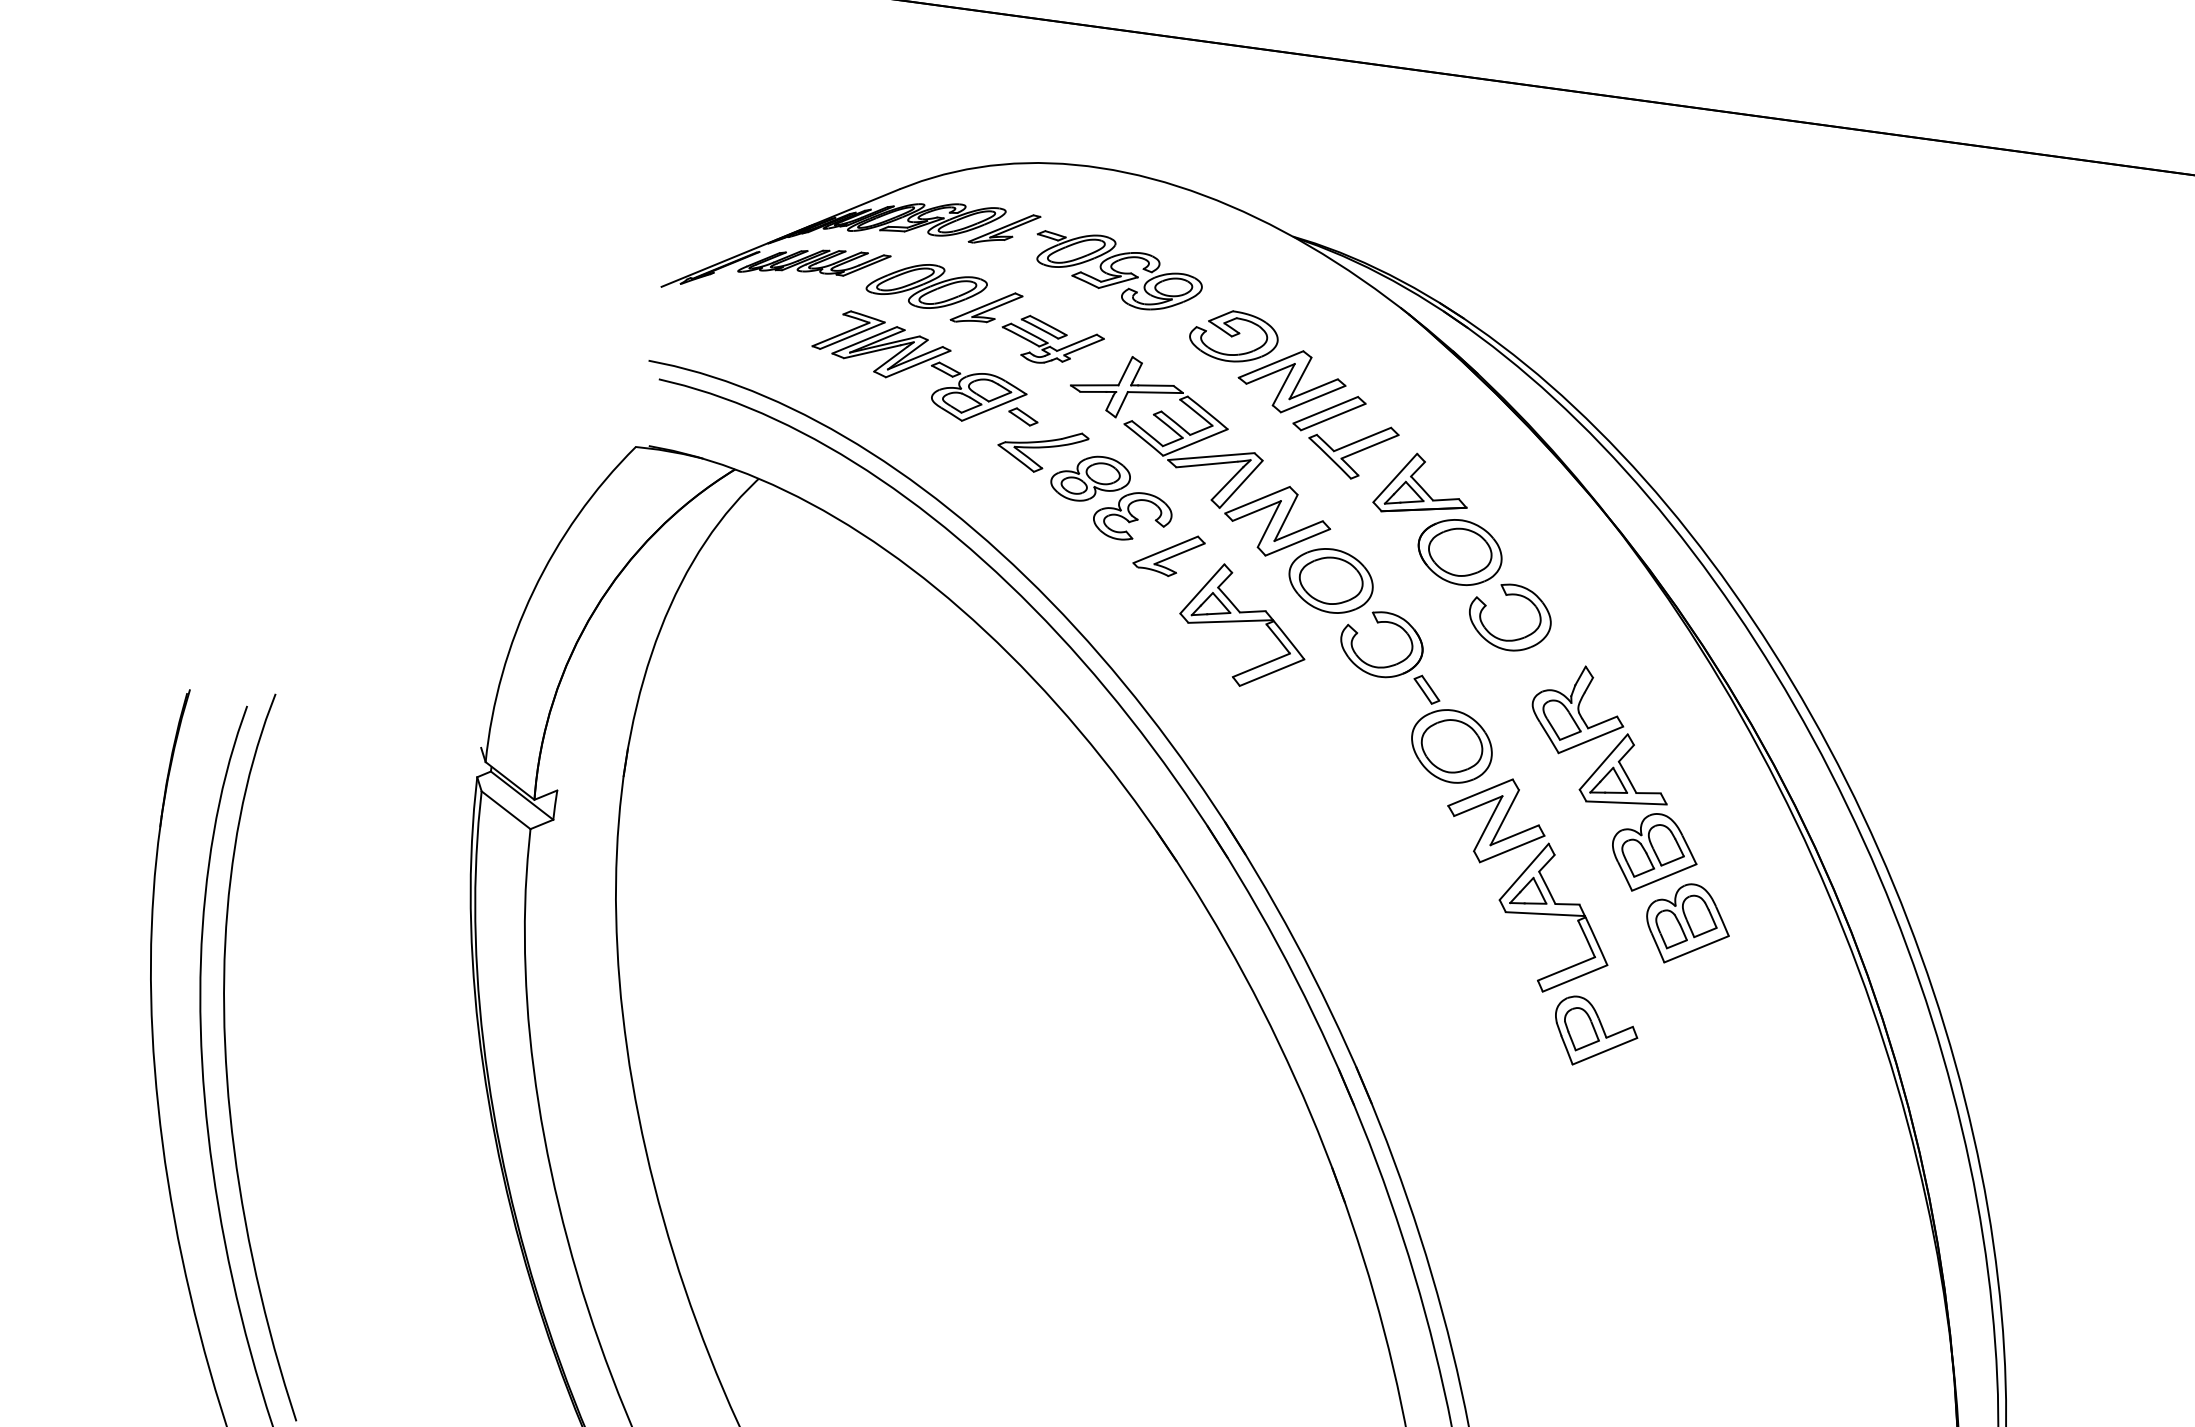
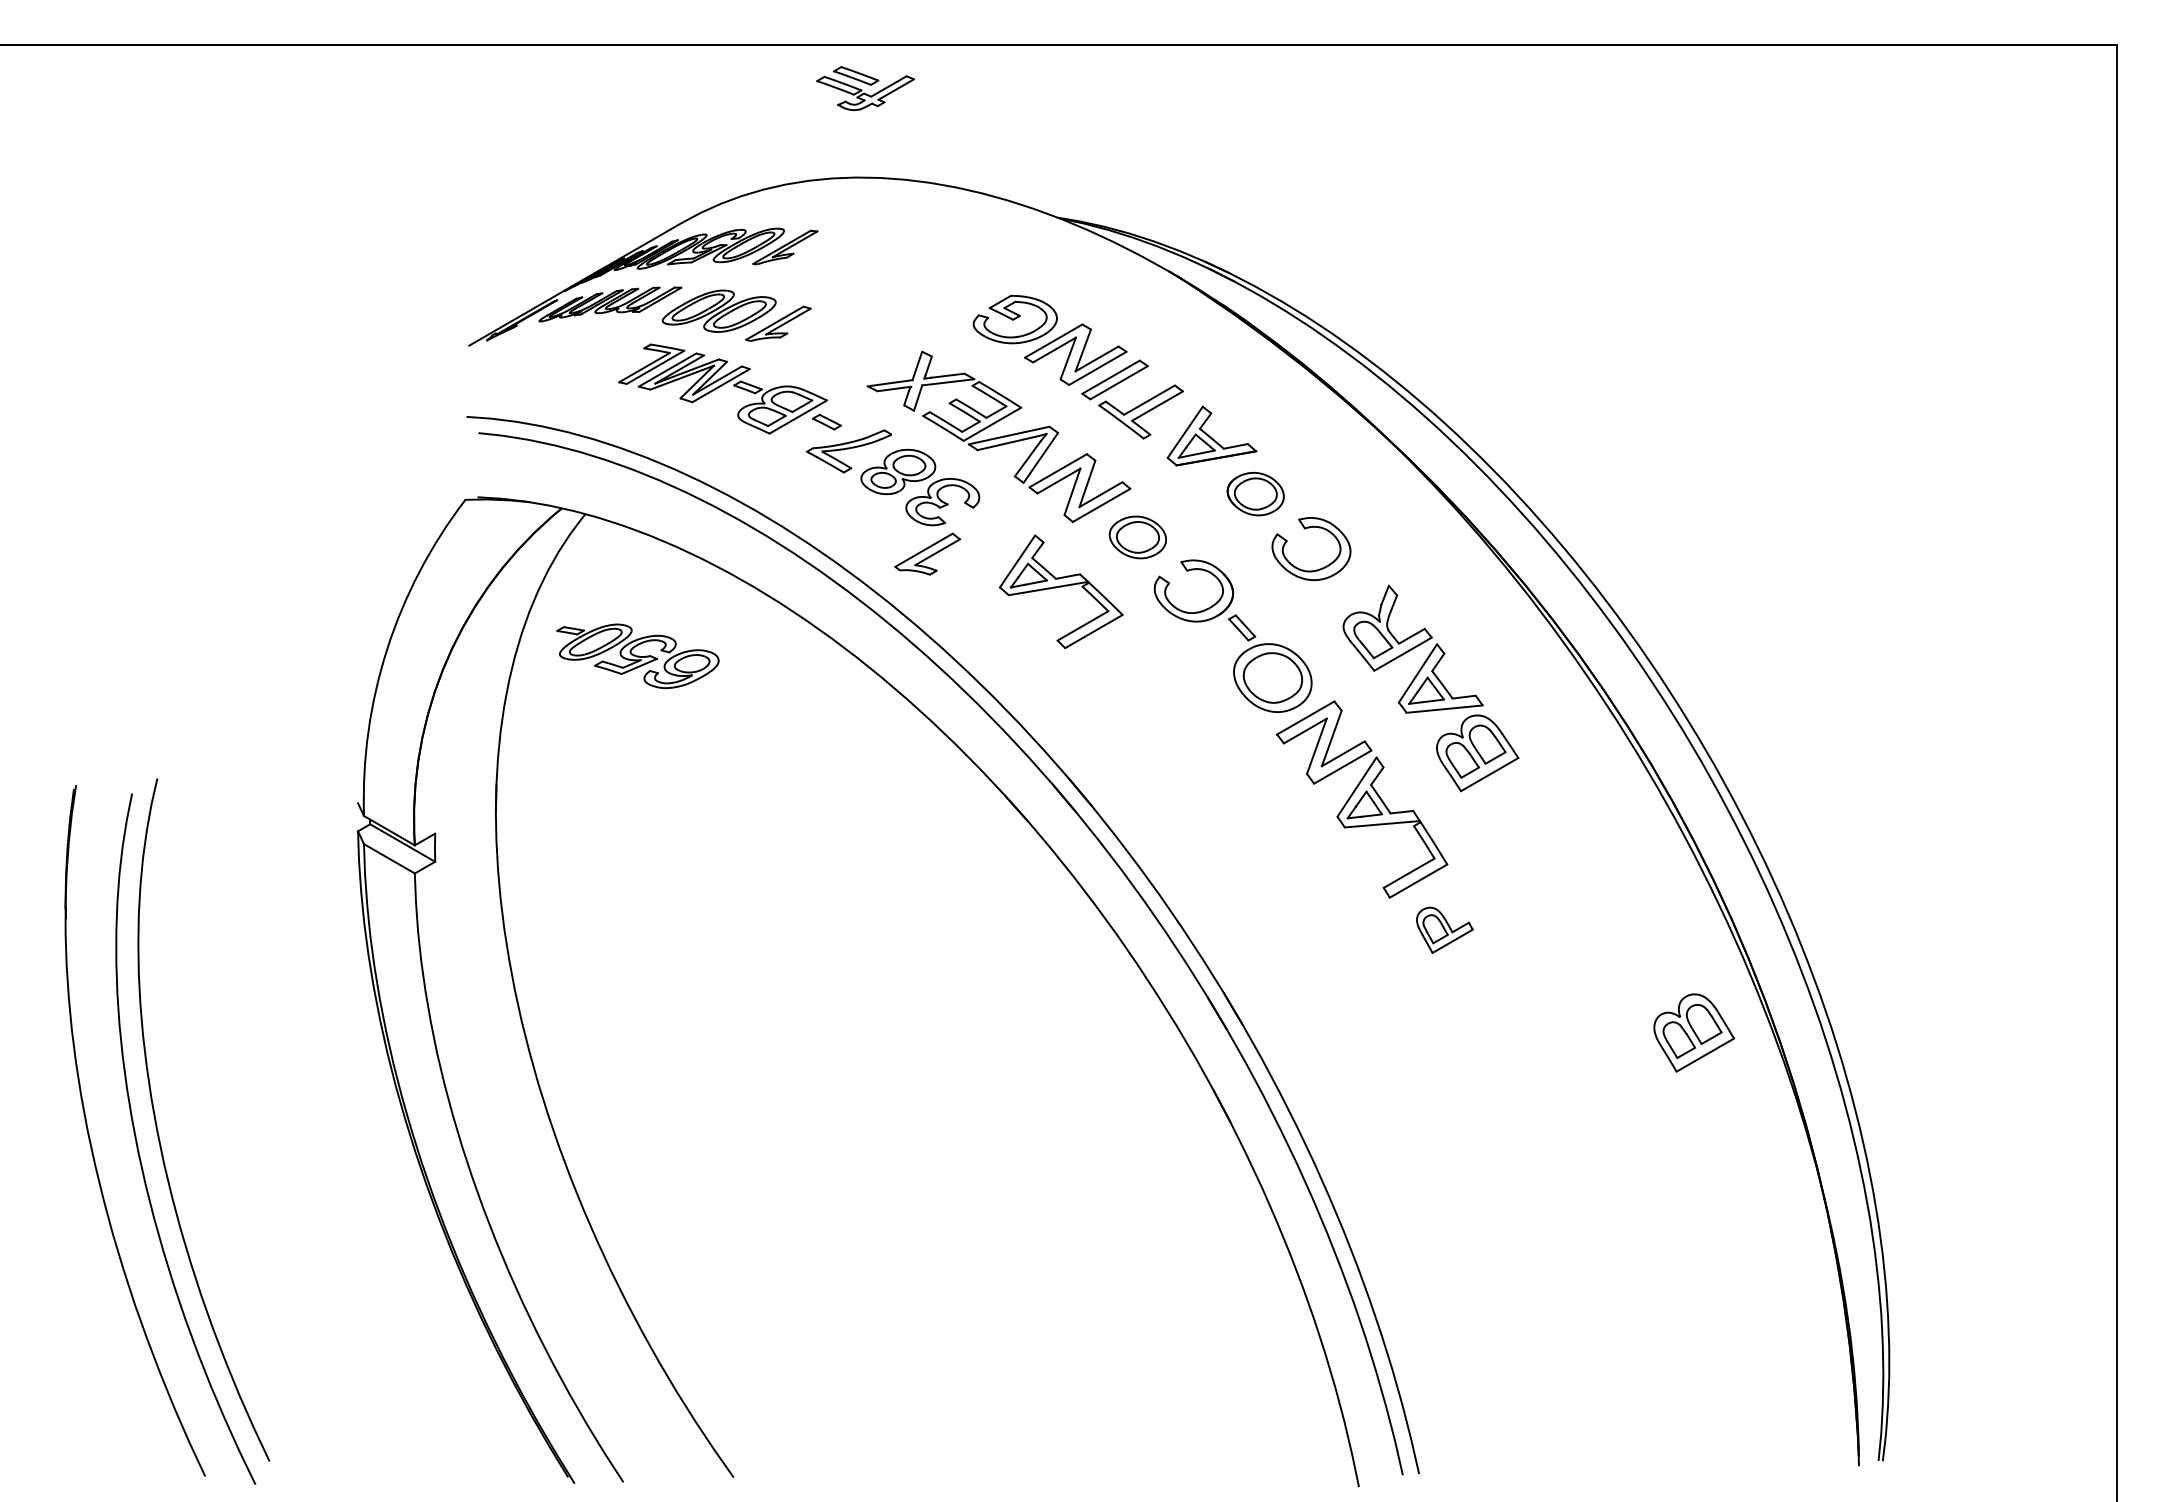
part: (1117, 270) -> (637, 655), moved
part: (1052, 341) -> (865, 88), moved
part: (1459, 551) -> (1255, 493), size x0.7
part: (1168, 553) -> (927, 553), moved
part: (1330, 580) -> (1137, 537), size x0.7
part: (1687, 924) -> (1693, 1032), moved
part: (1595, 1033) -> (1444, 930), size x0.7

